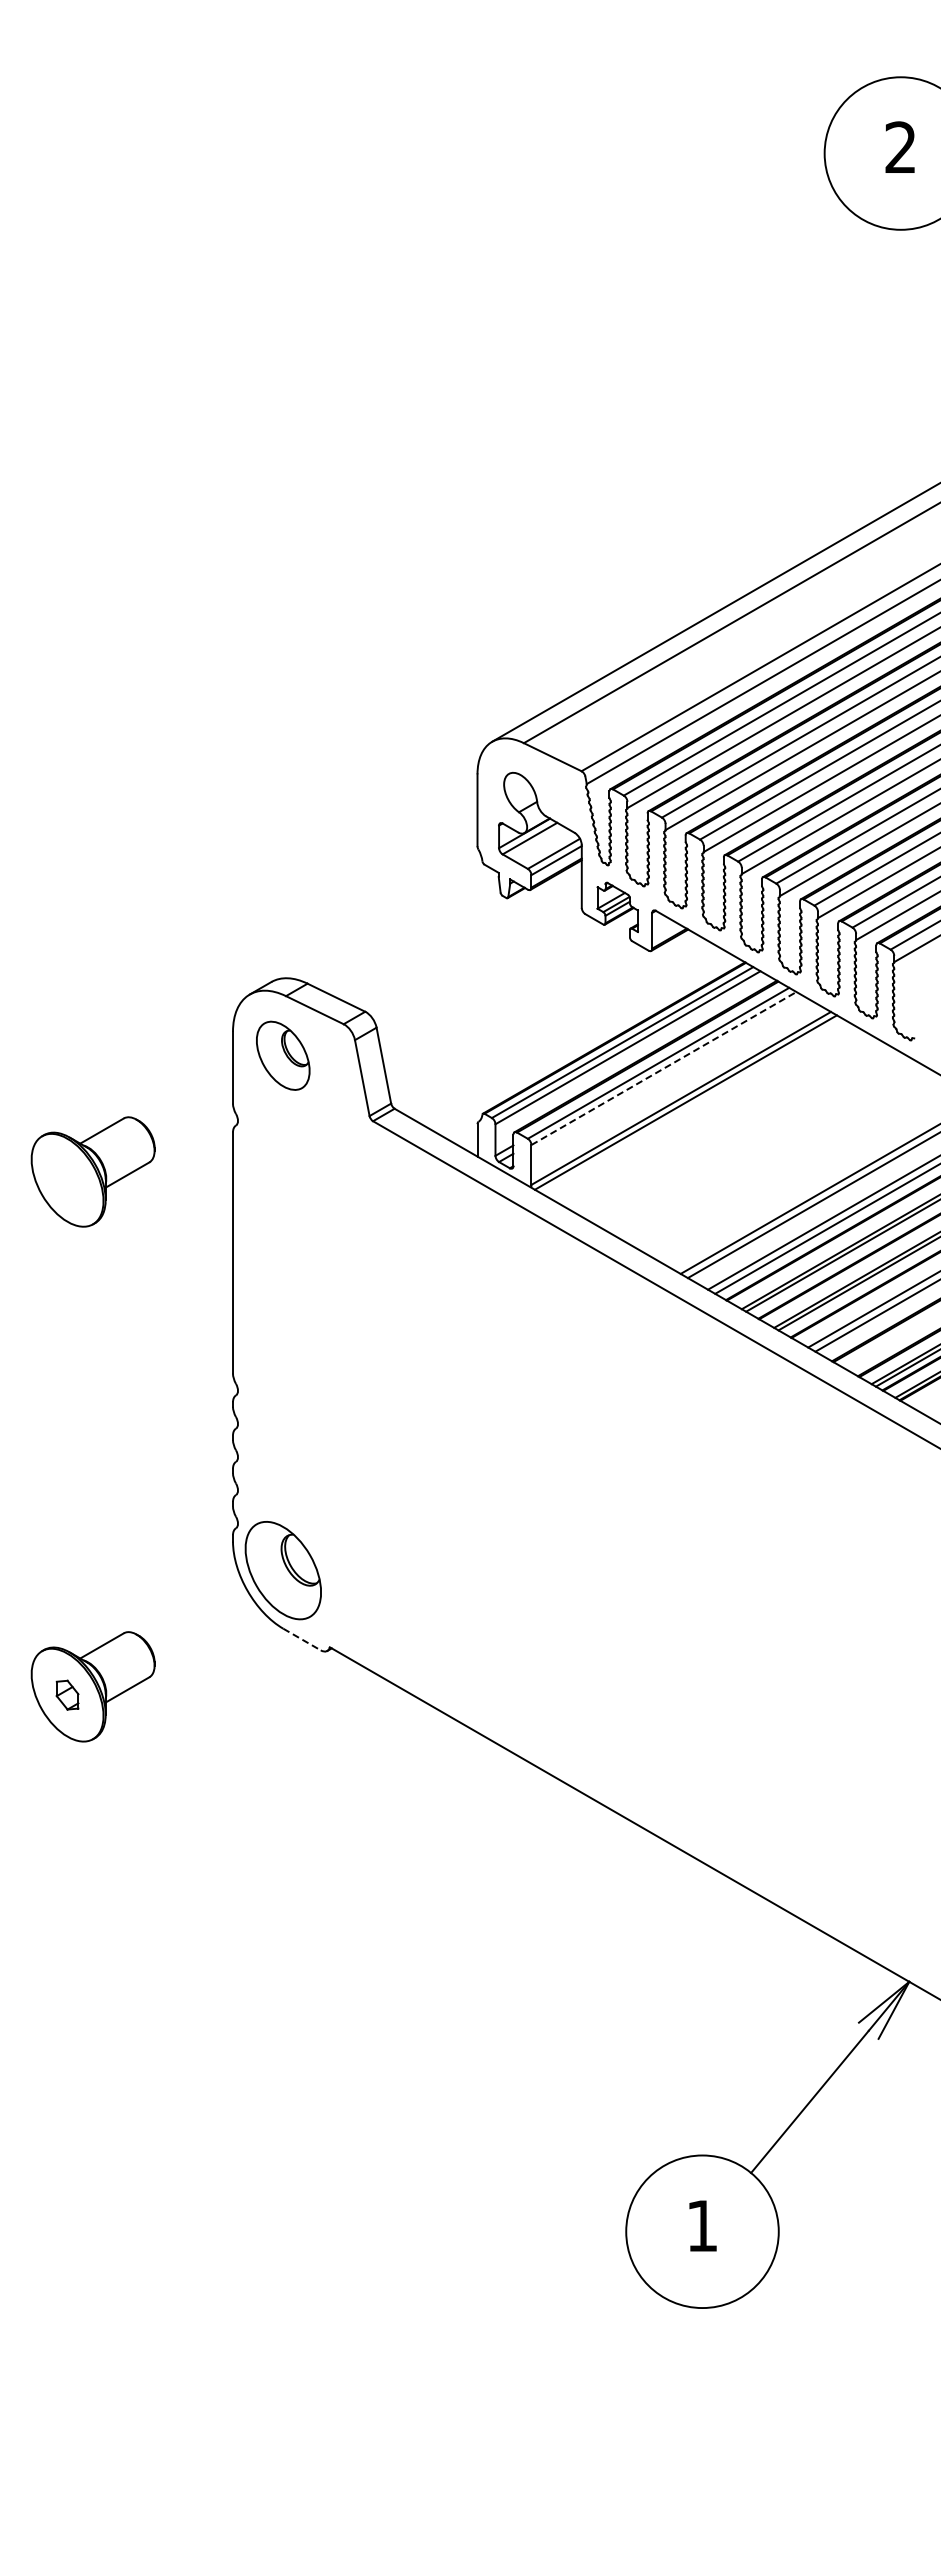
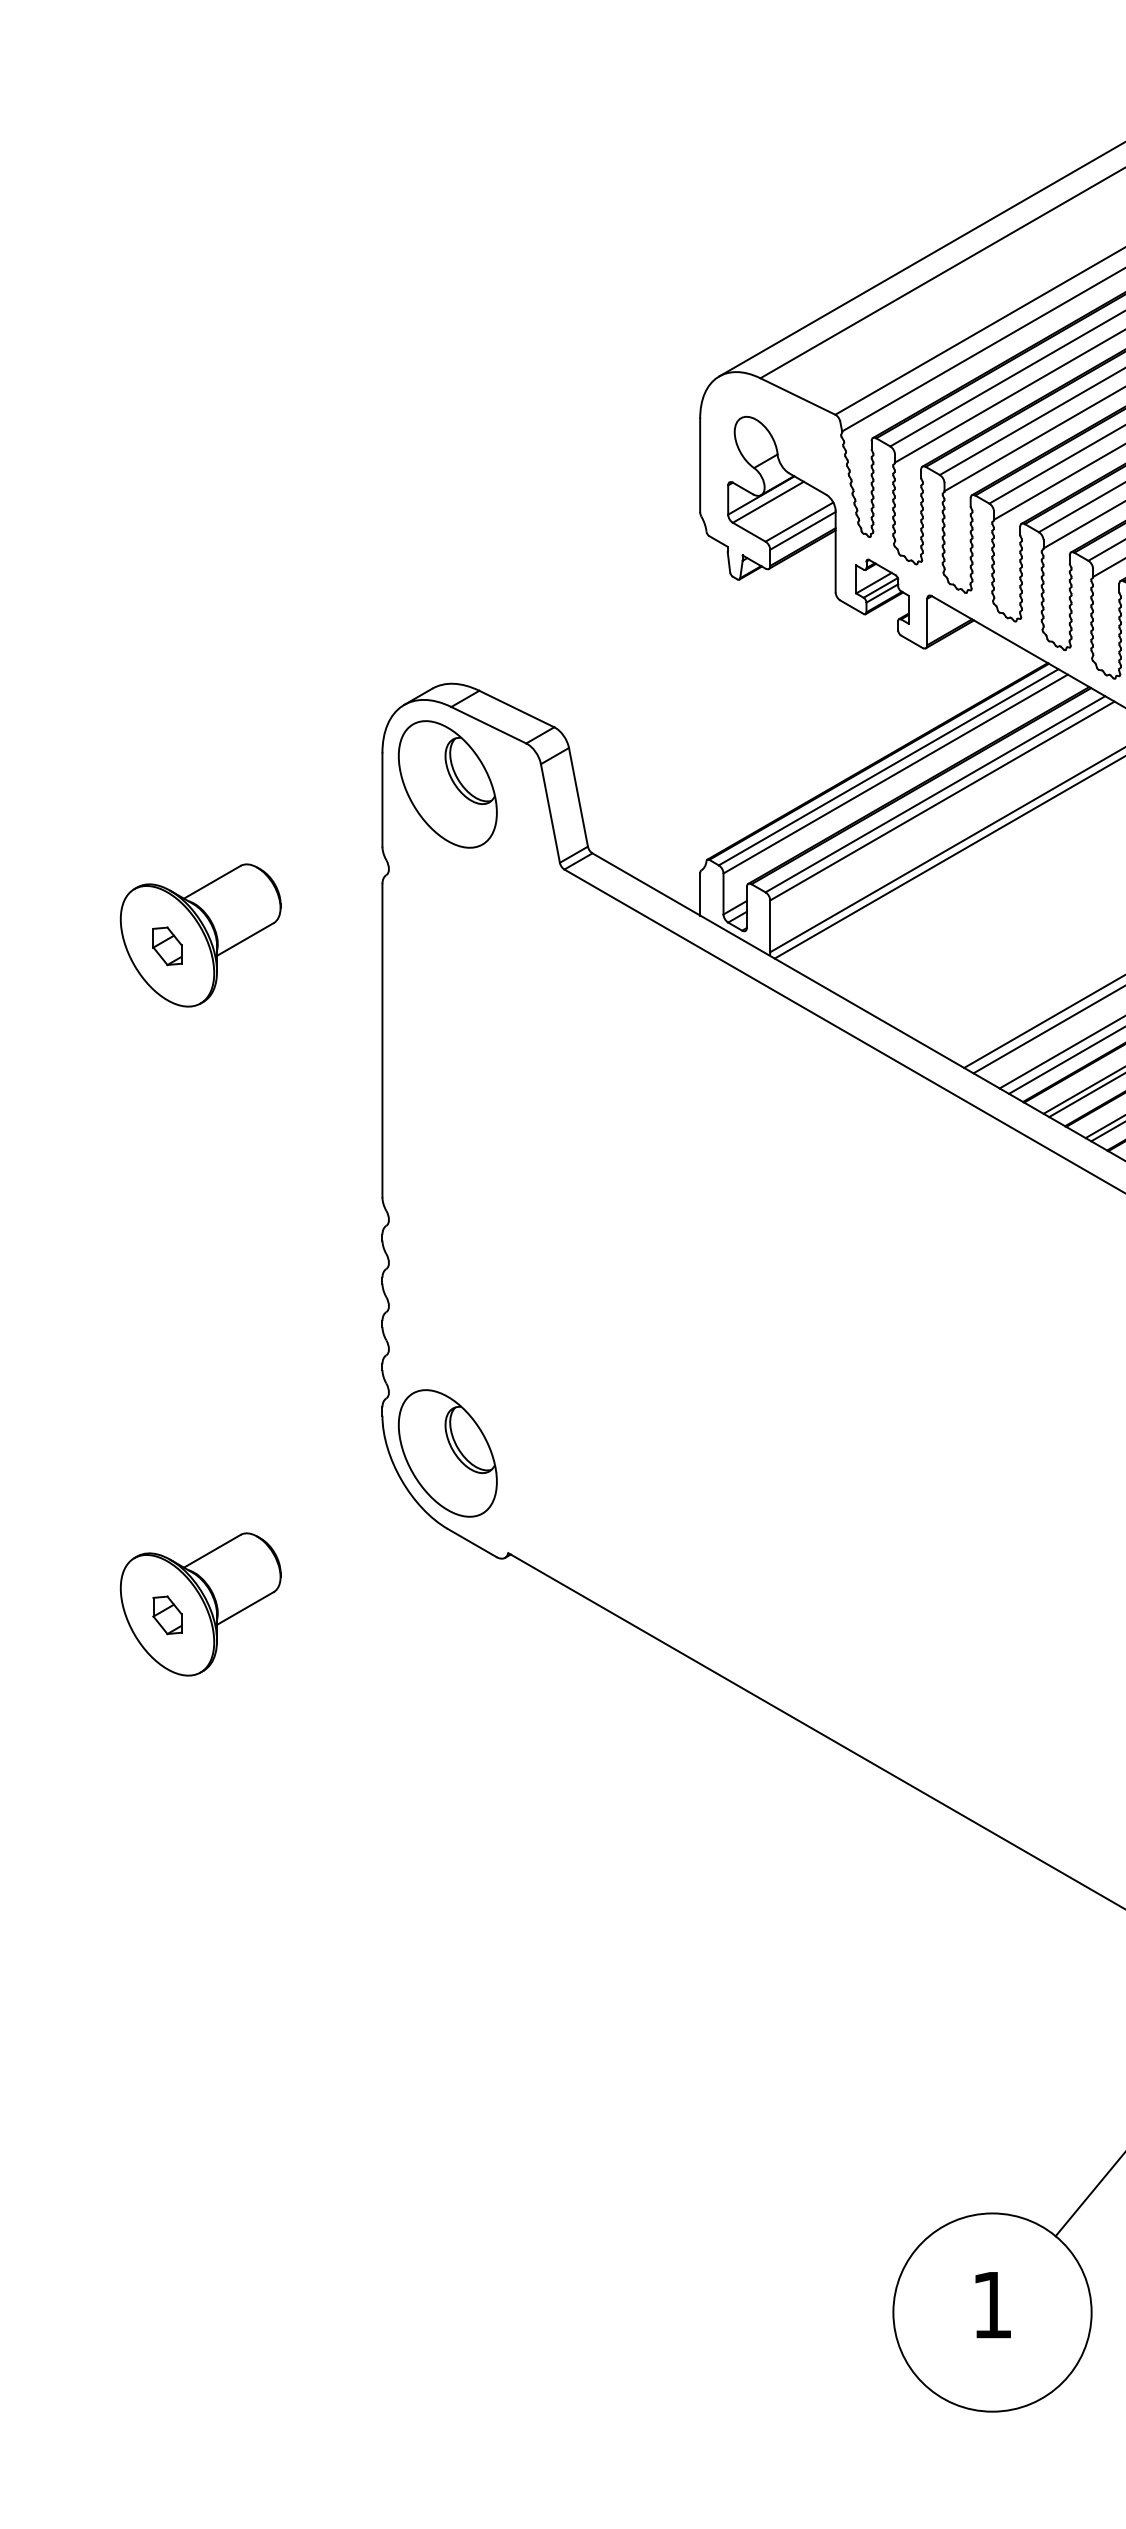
part: (282, 1055) -> (446, 784), size x1.43
line: (664, 1068) -> (943, 801), dashed -> solid
part: (67, 1179) -> (167, 945), added
line: (302, 1639) -> (472, 1542), dashed -> solid

